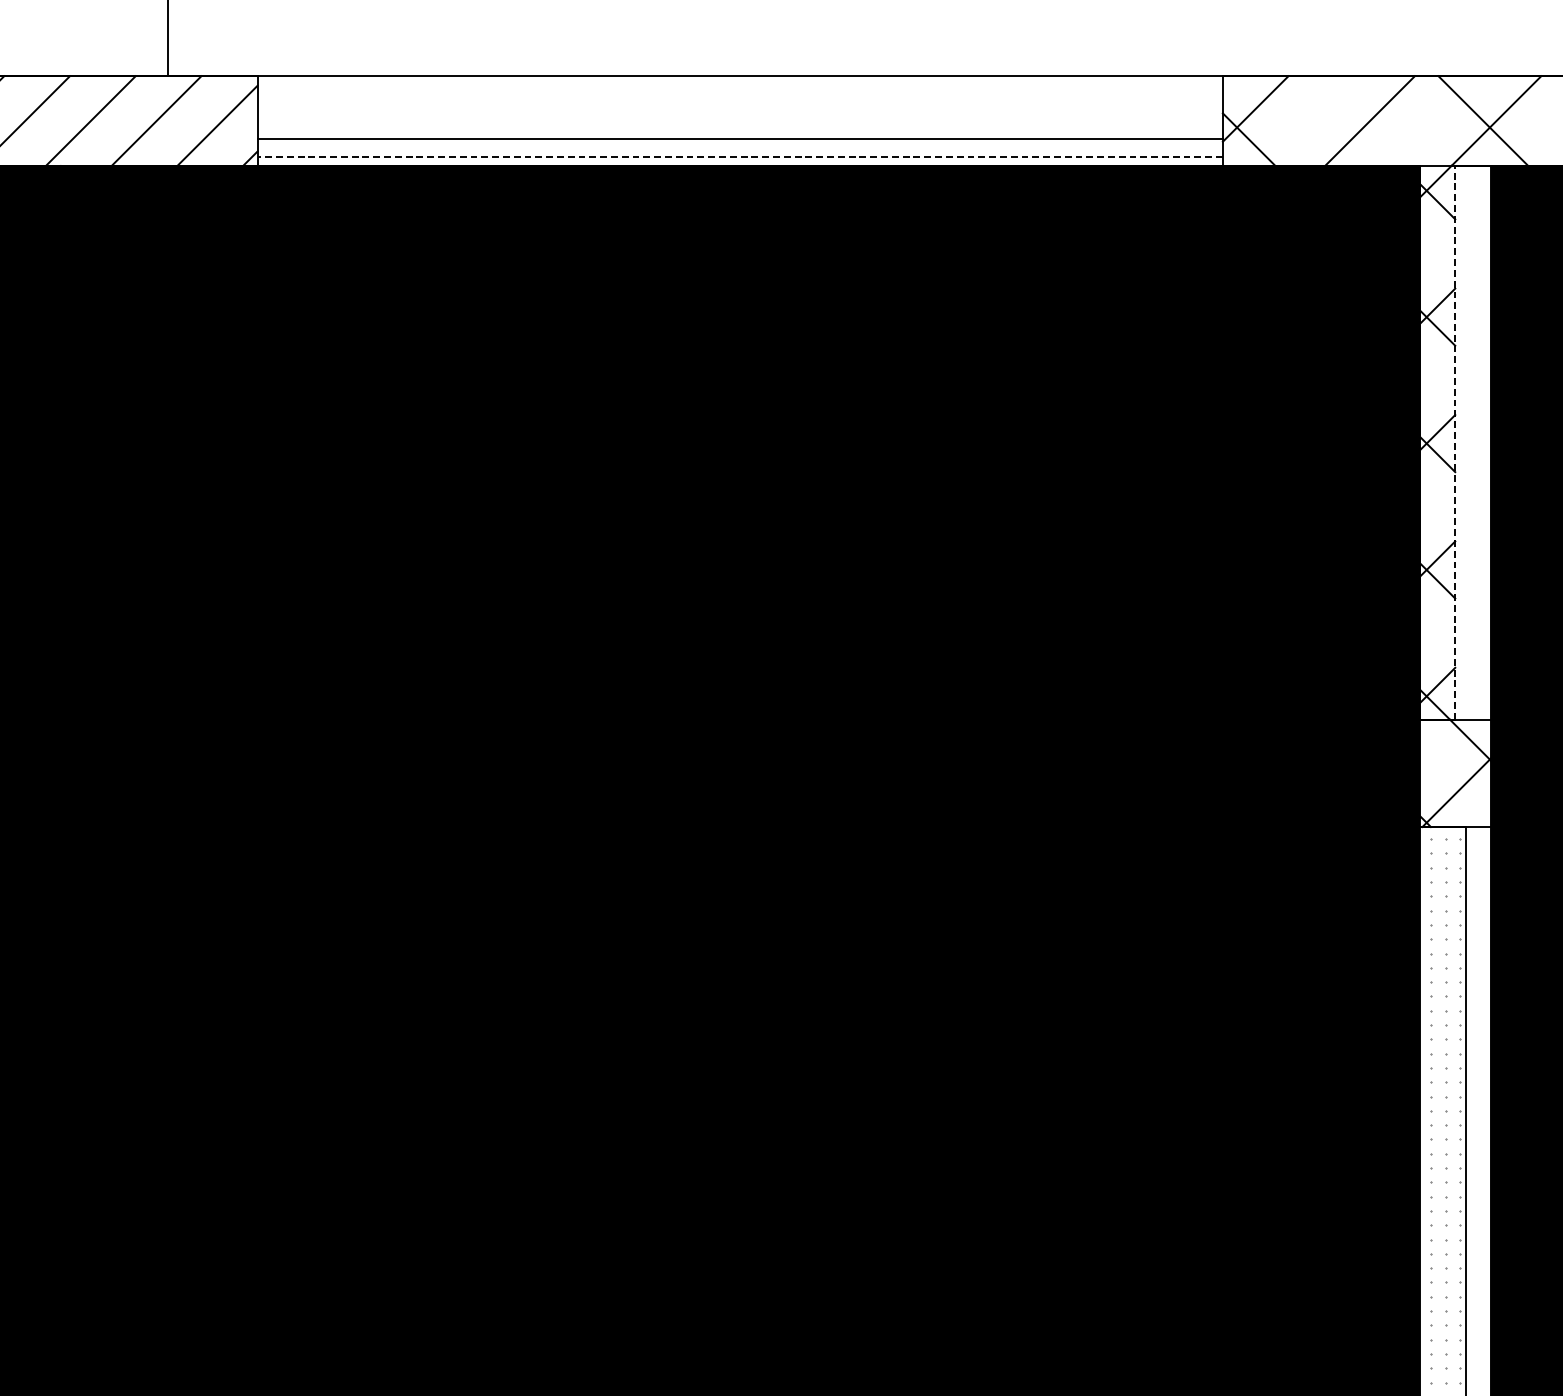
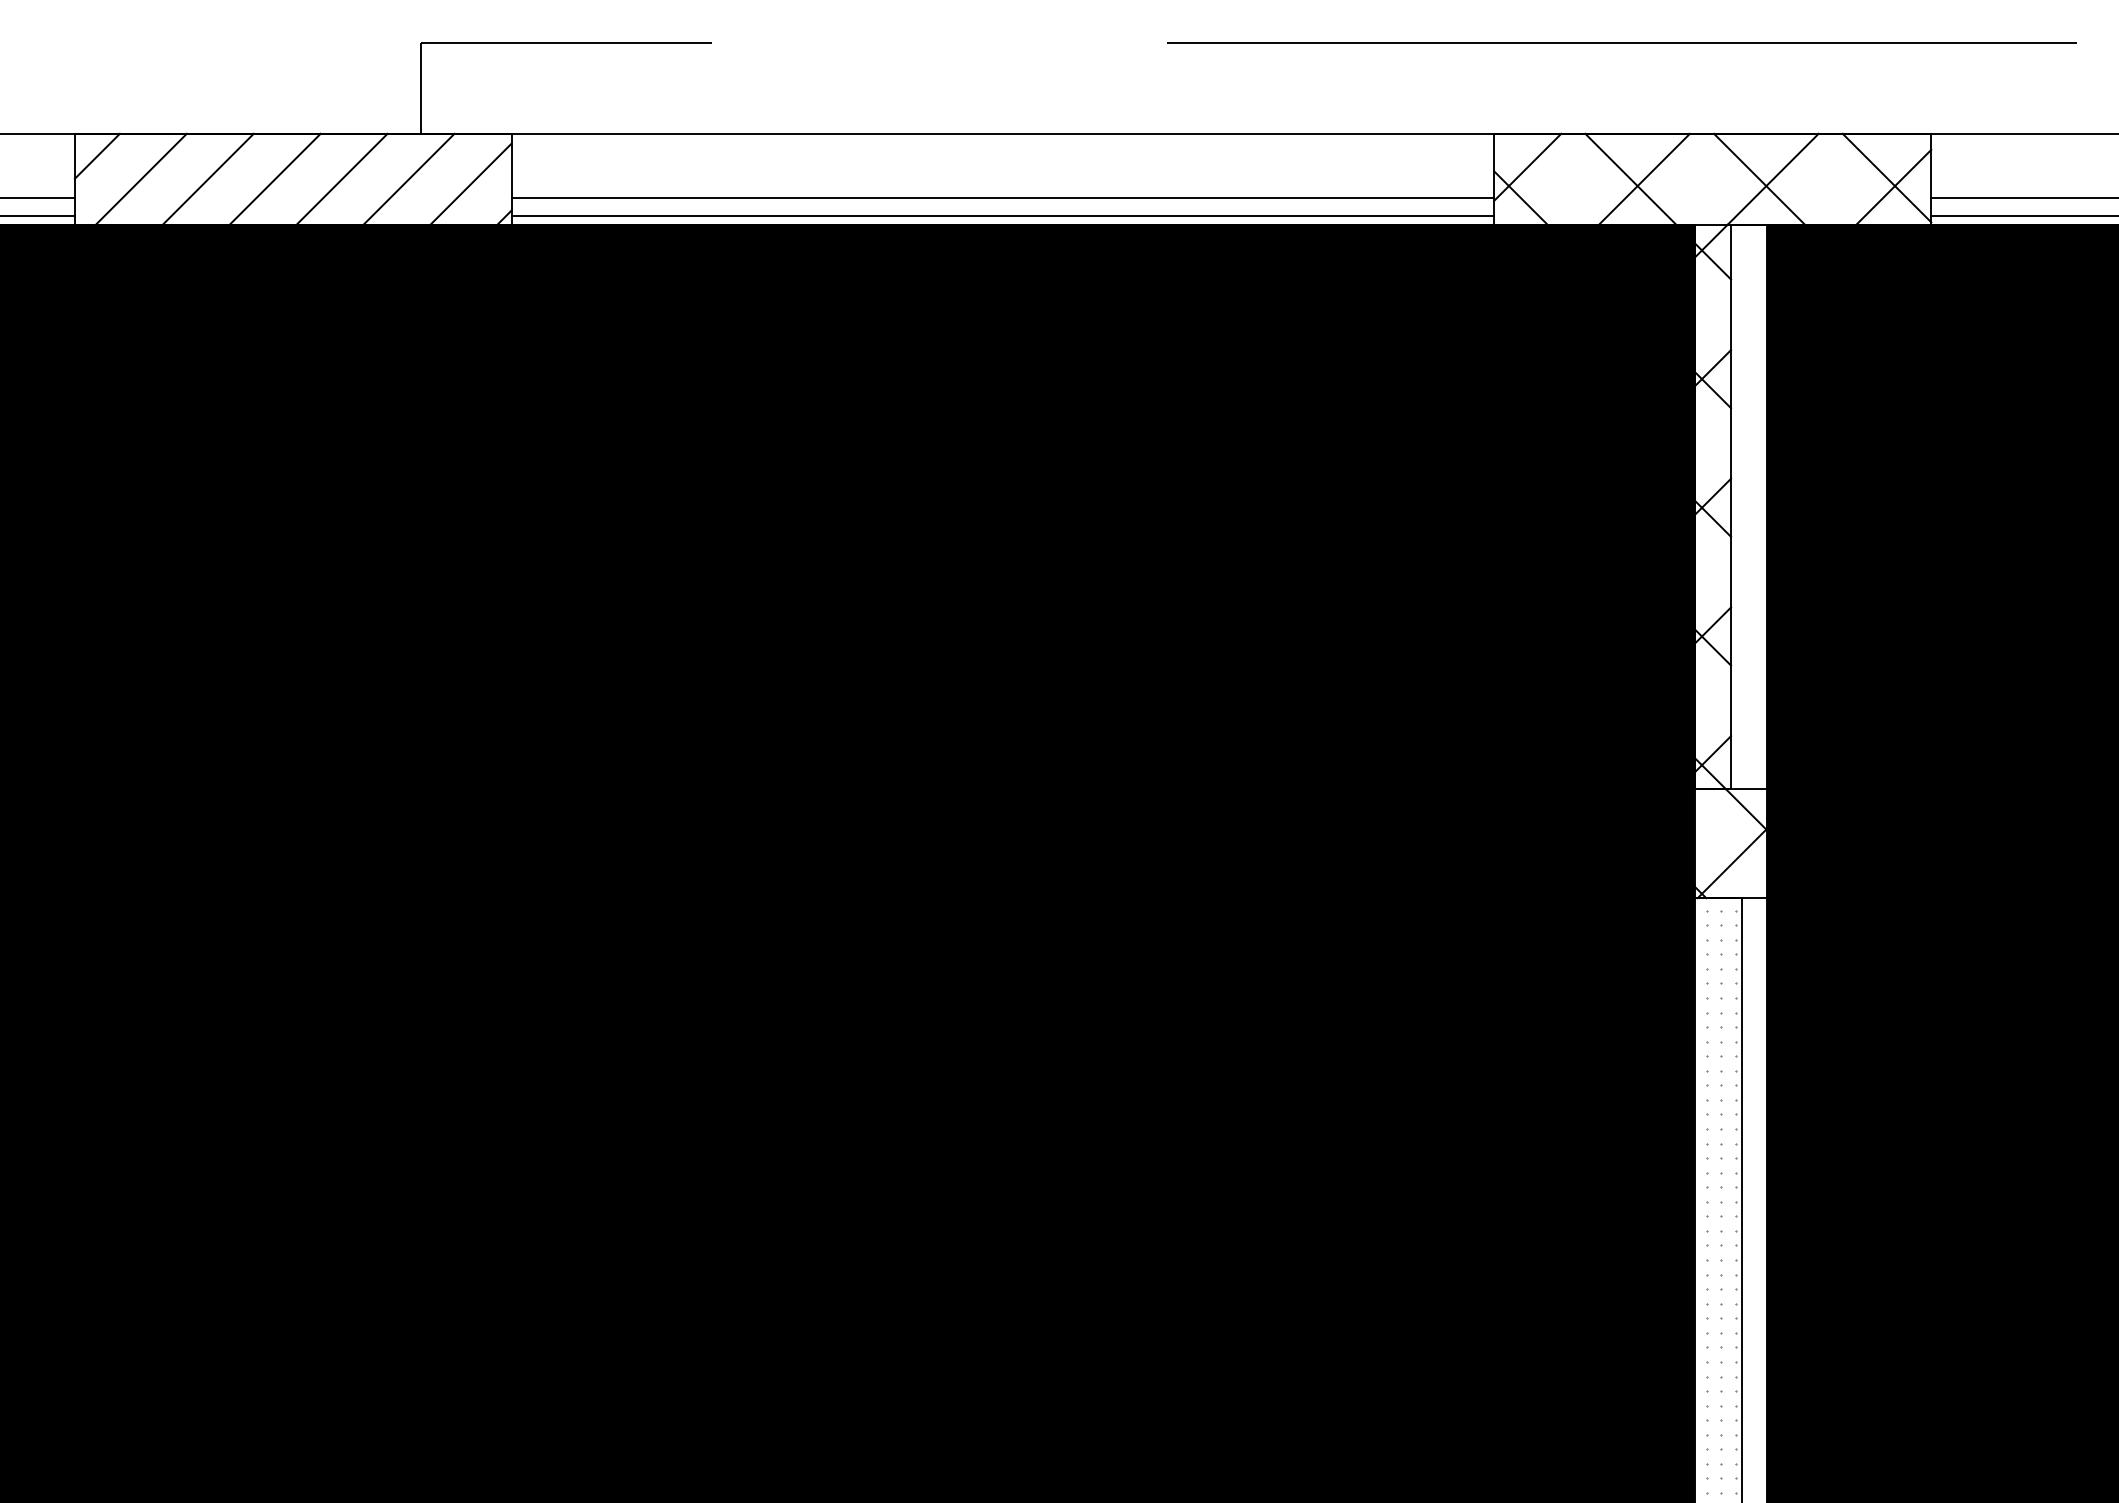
line: (1356, 120) -> (1630, 178), added
line: (739, 156) -> (1002, 215), dashed -> solid
line: (1455, 442) -> (1731, 506), dashed -> solid

